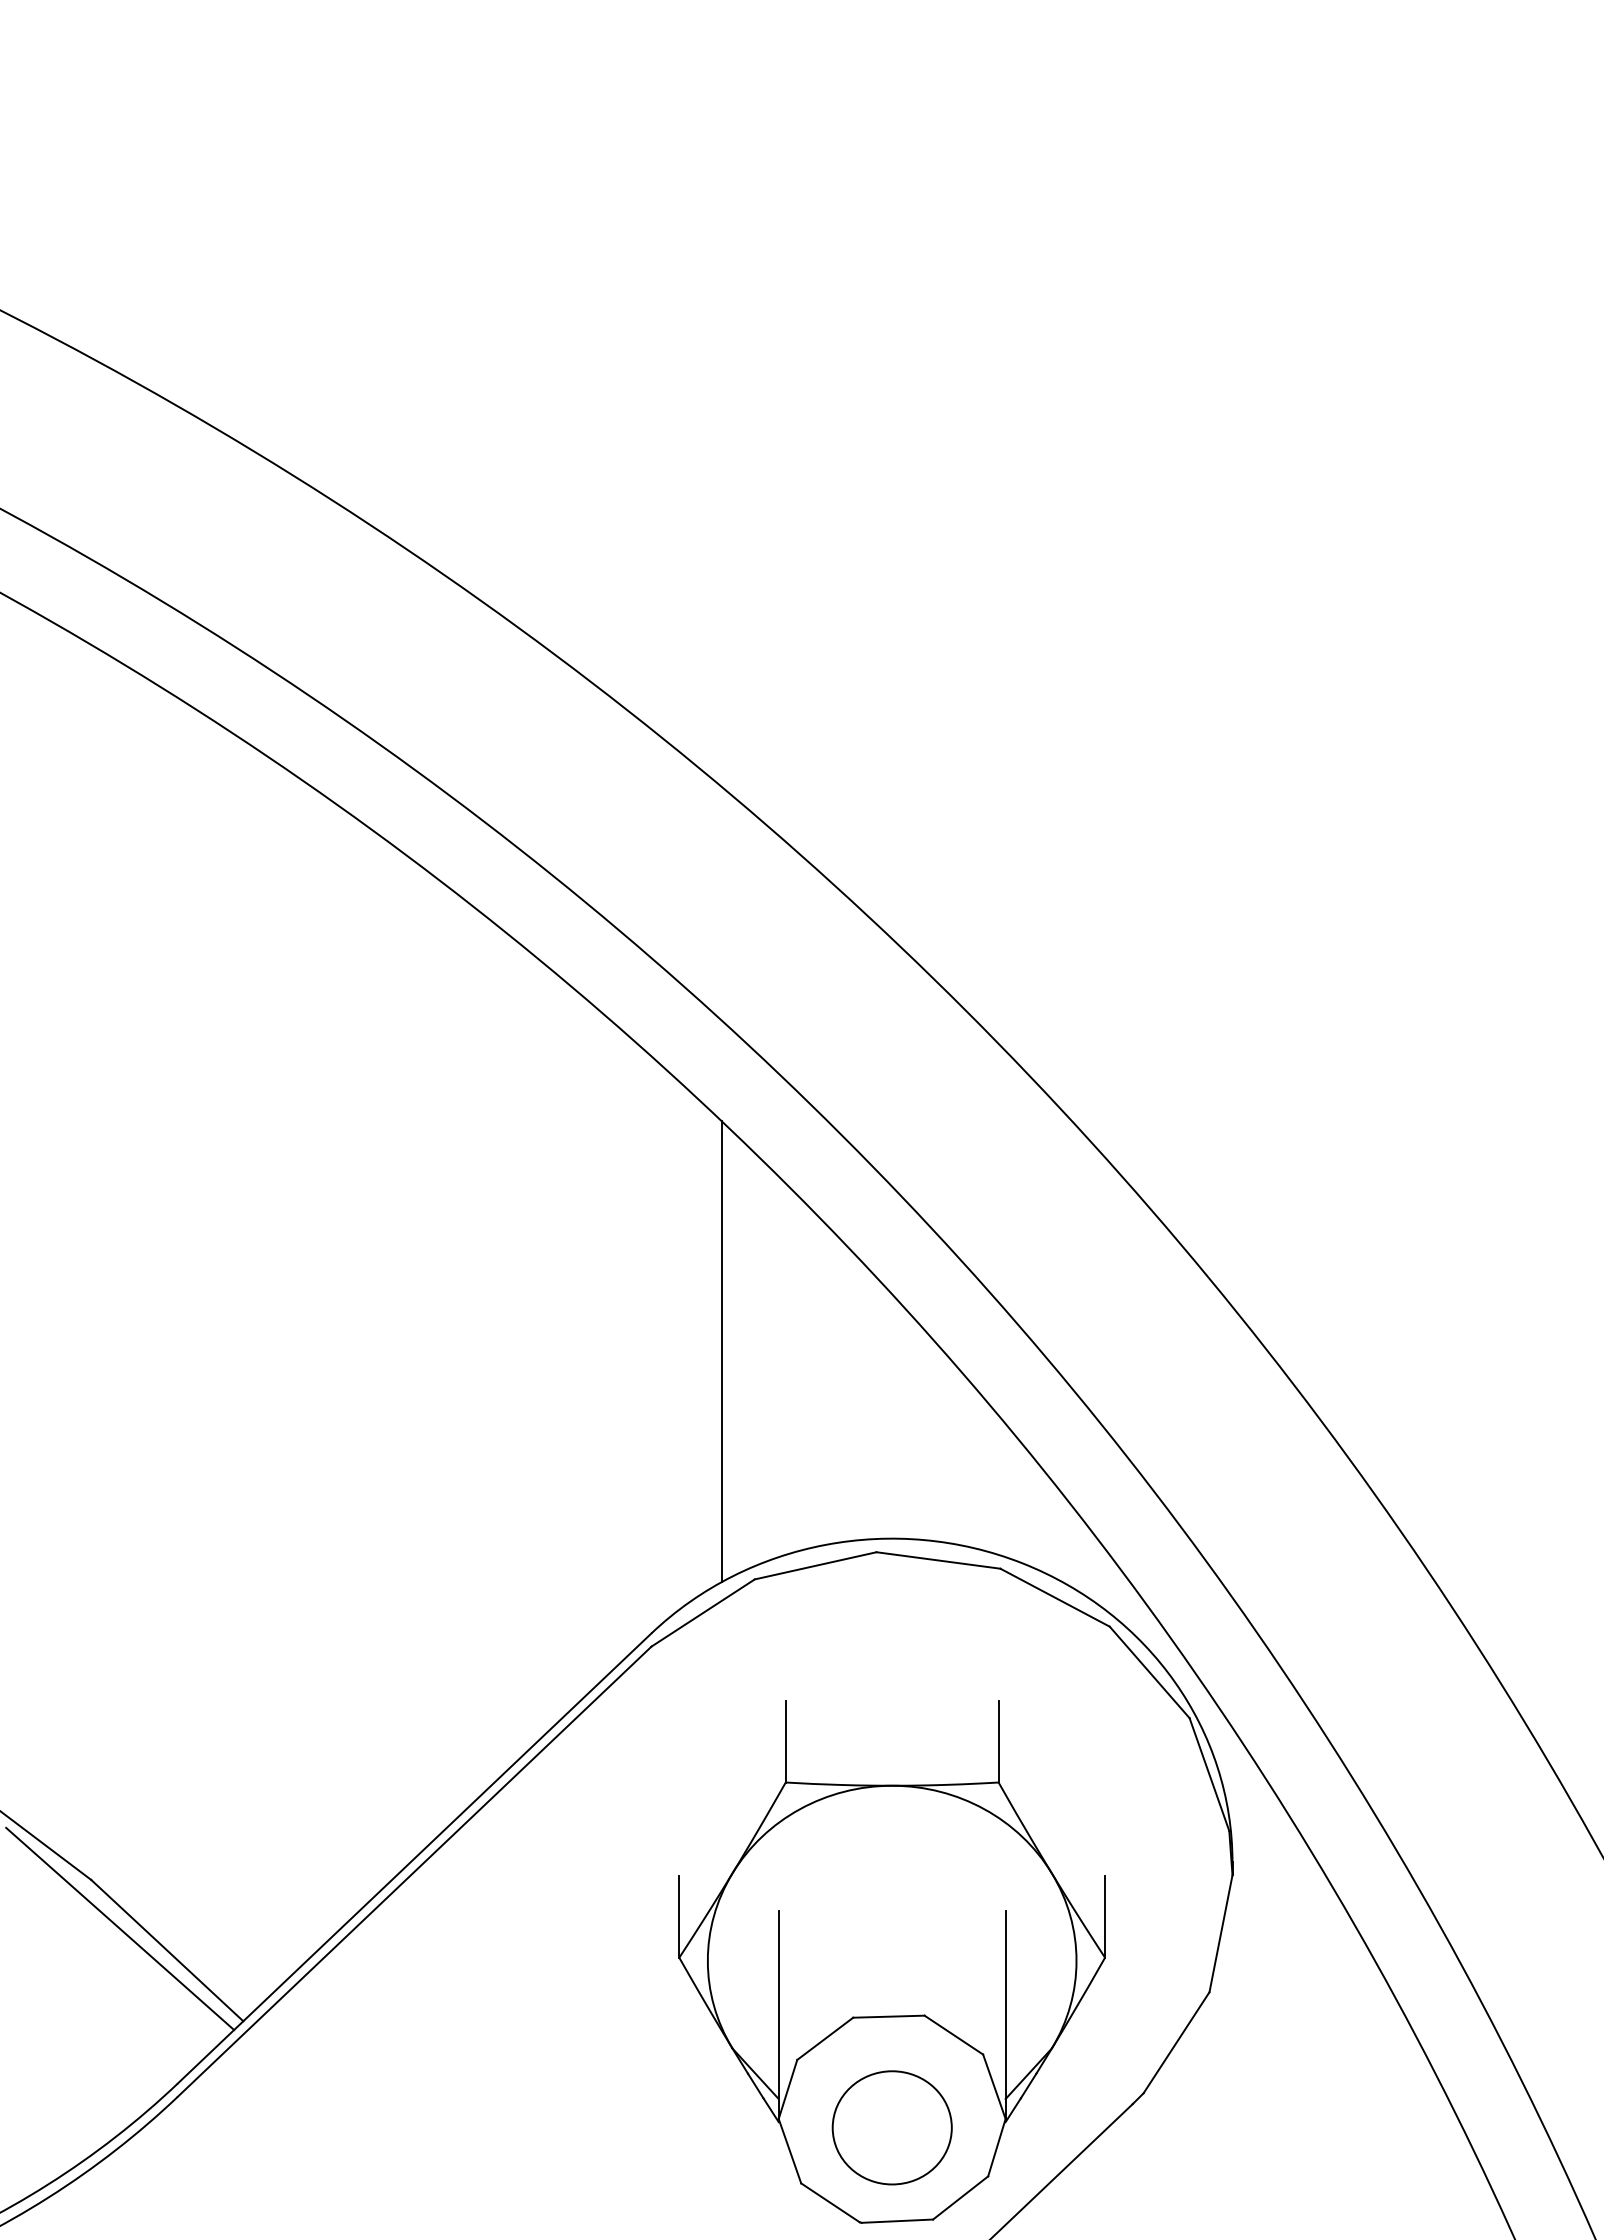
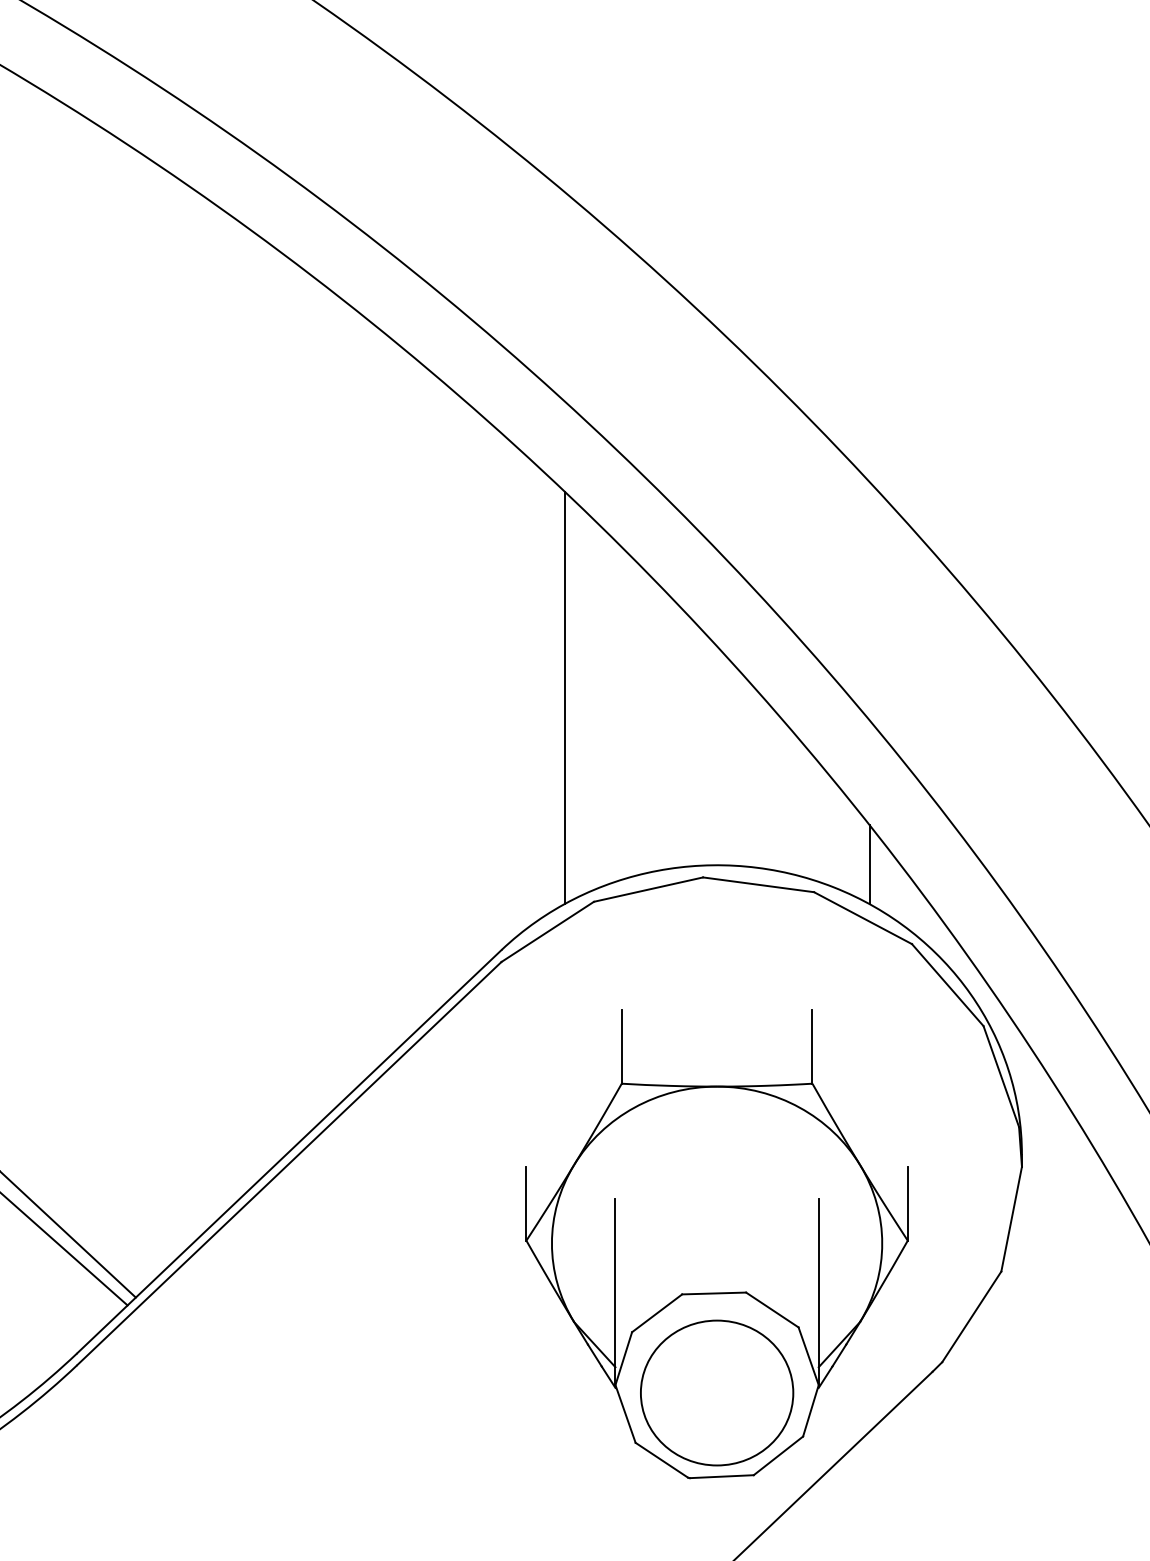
line: (1062, 1537) -> (869, 864), added
part: (892, 2127) -> (717, 1392), size x1.43

